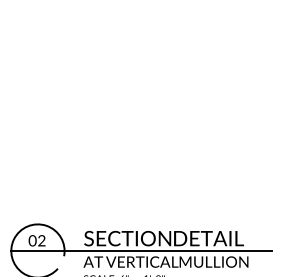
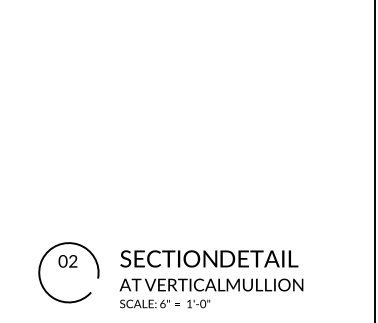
line: (141, 250) -> (184, 272), removed

